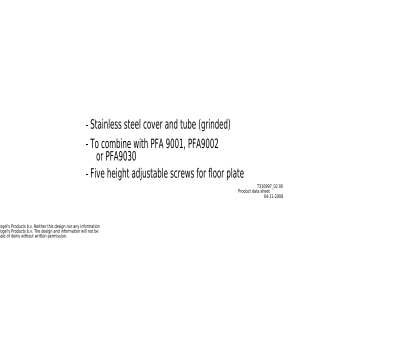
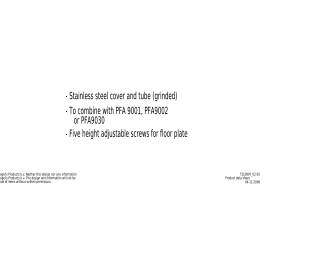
text: (260, 190) -> (242, 177), moved

